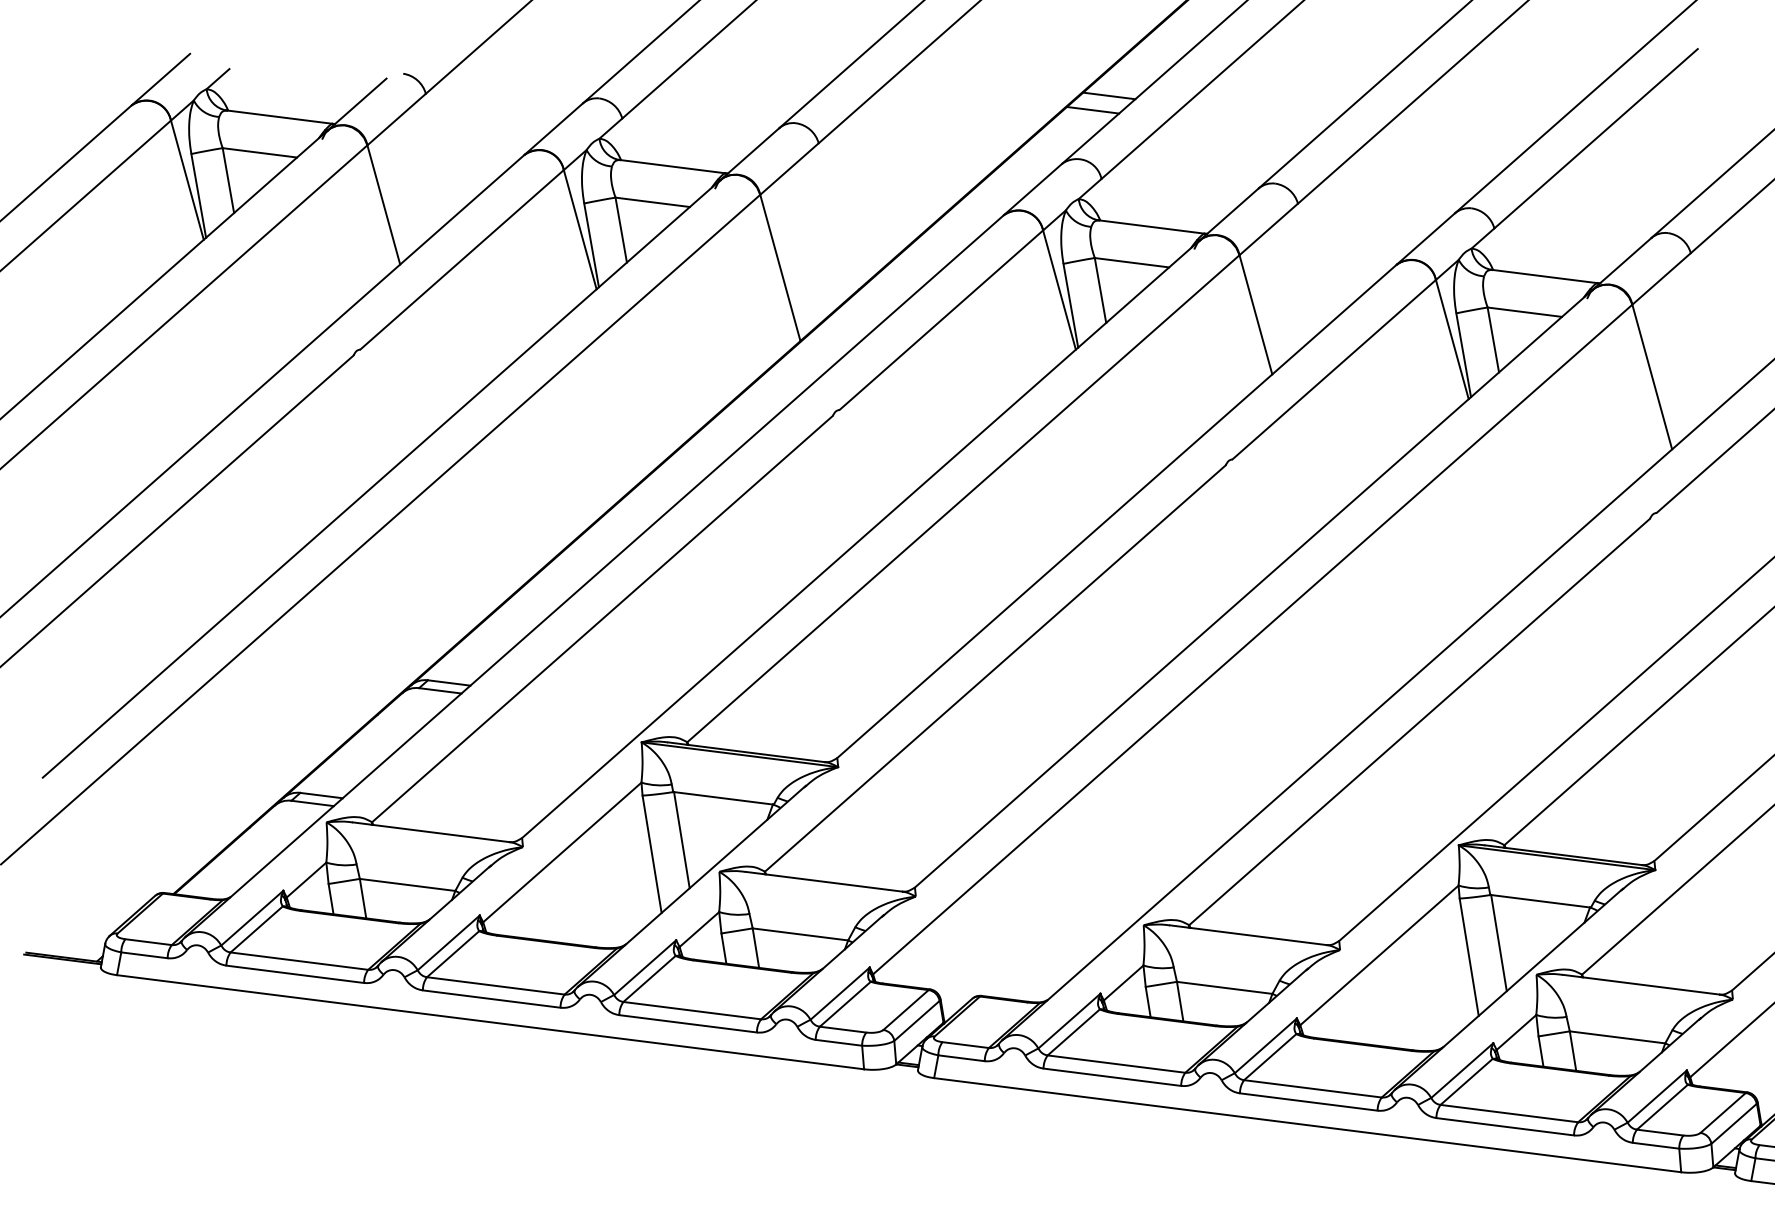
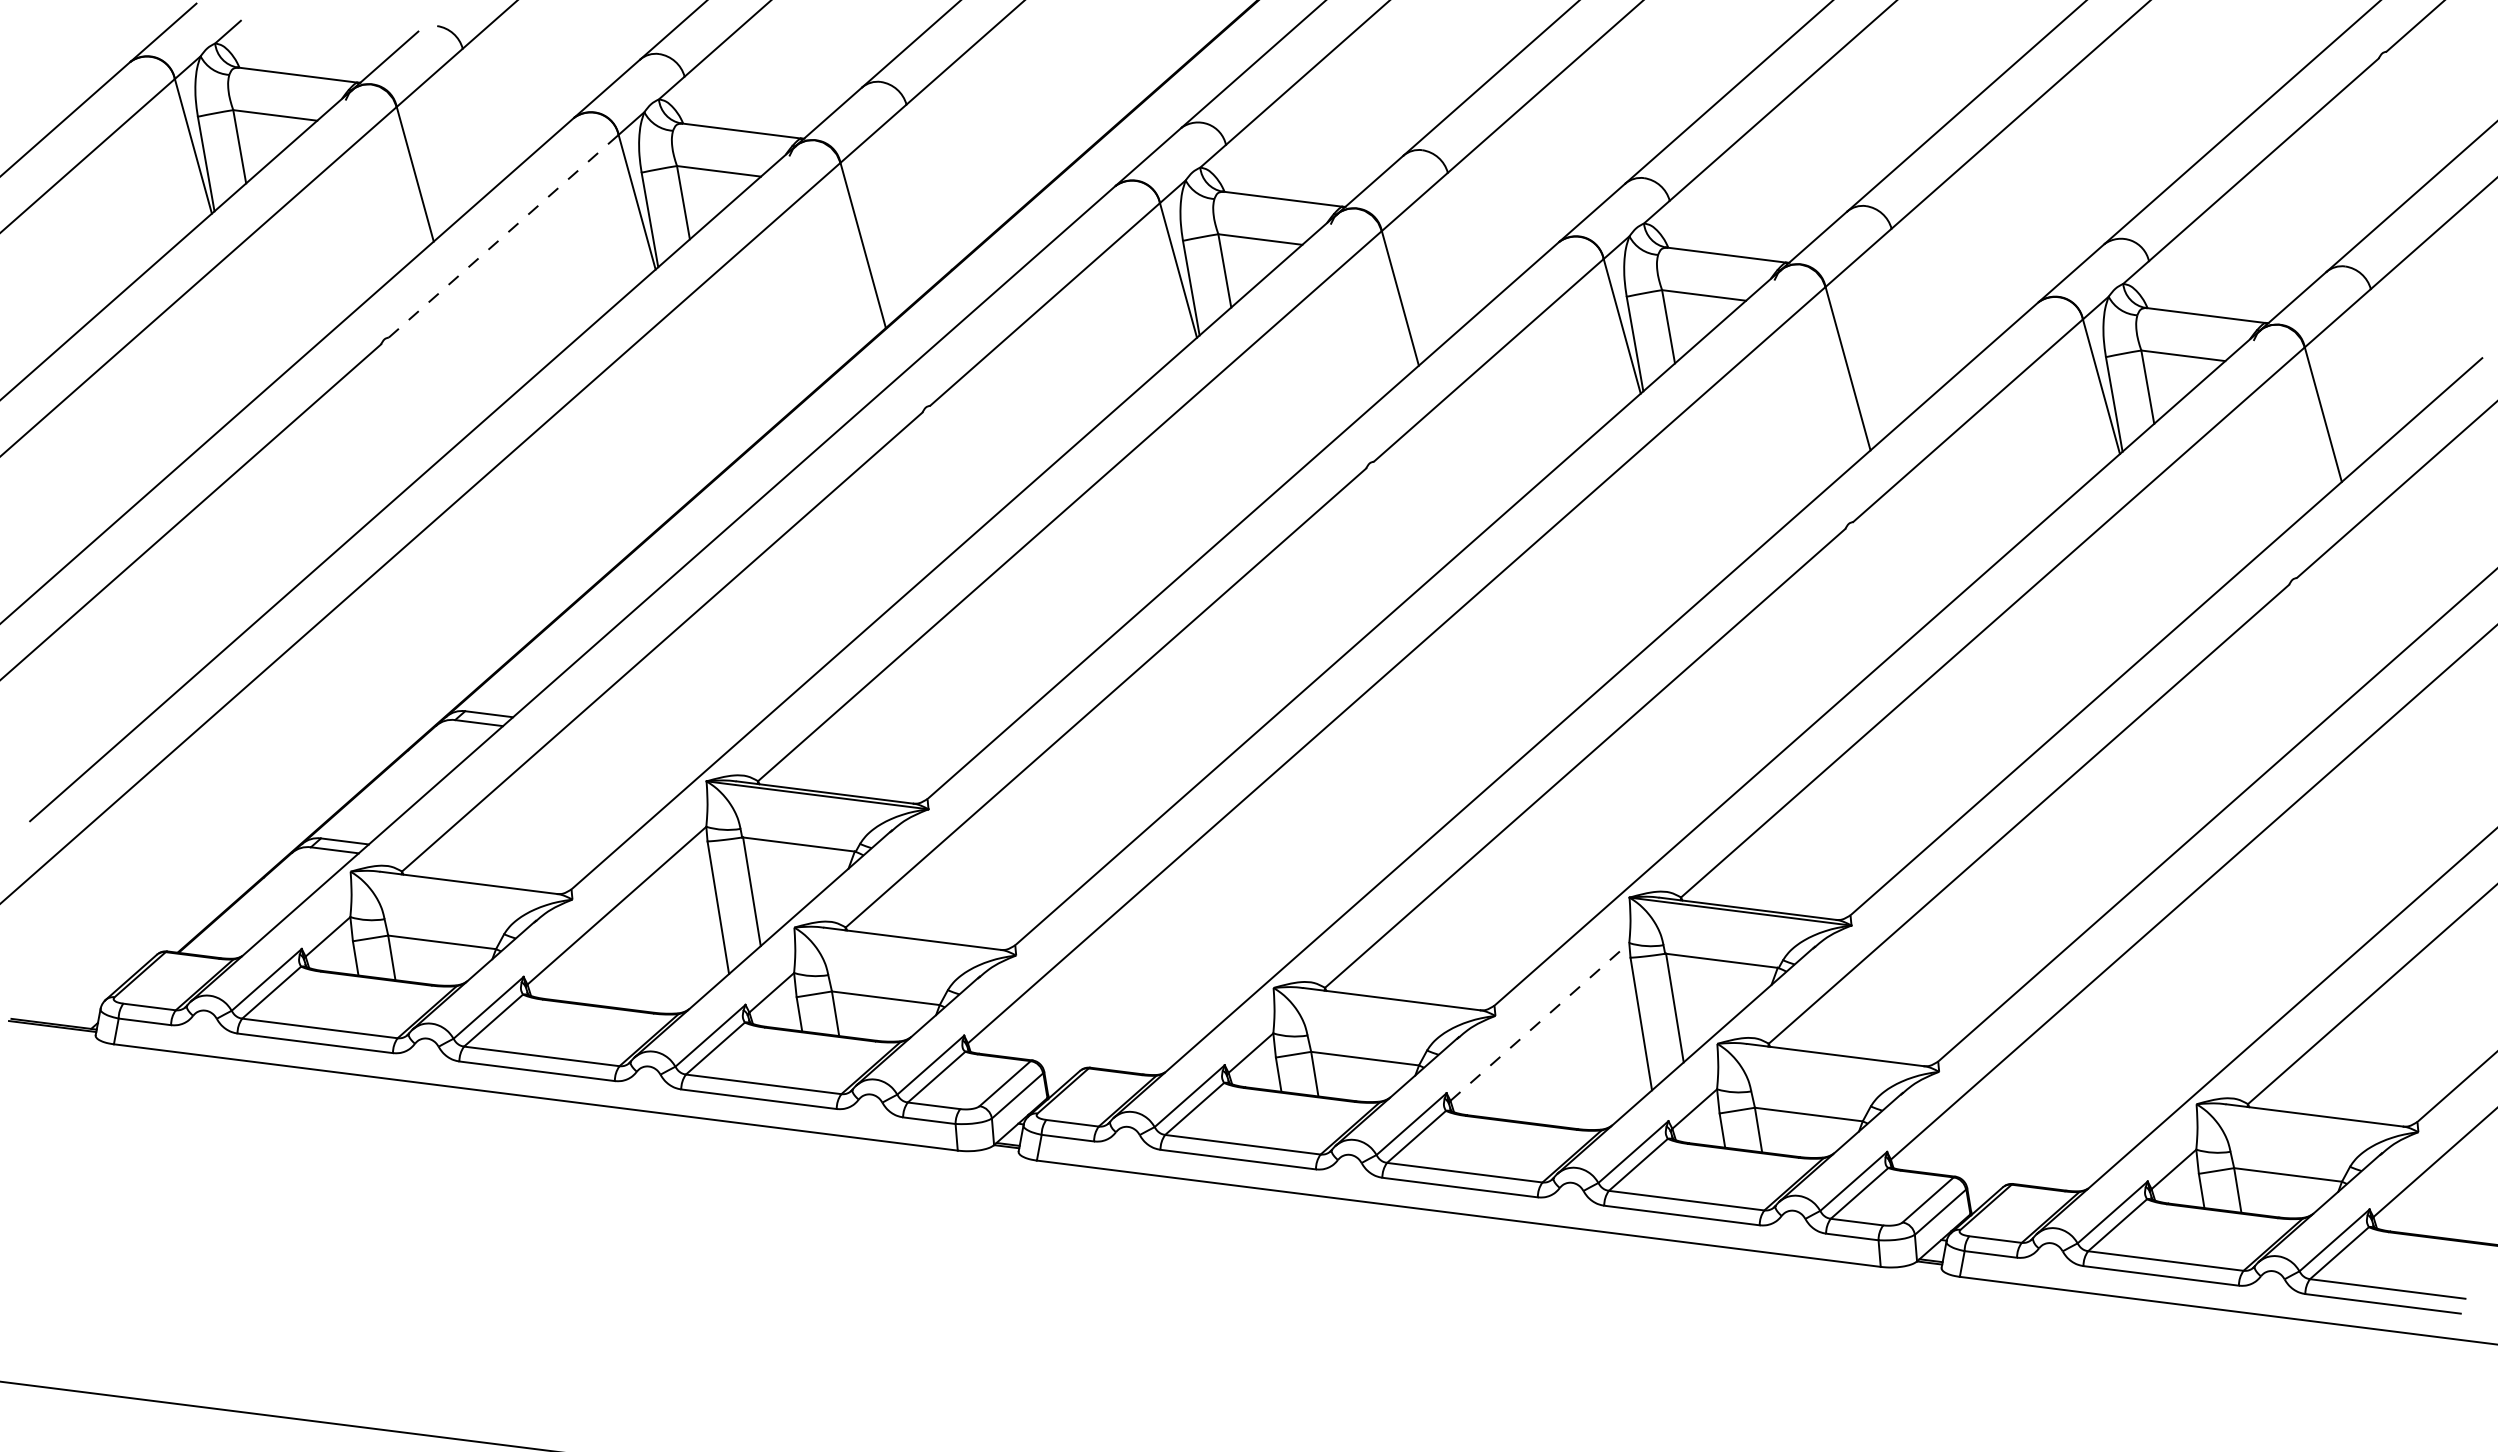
line: (1109, 95) -> (1234, 50), removed
line: (1092, 110) -> (1215, 67), removed
line: (462, 259) -> (504, 235), solid -> dashed
line: (1379, 954) -> (1540, 1021), solid -> dashed

